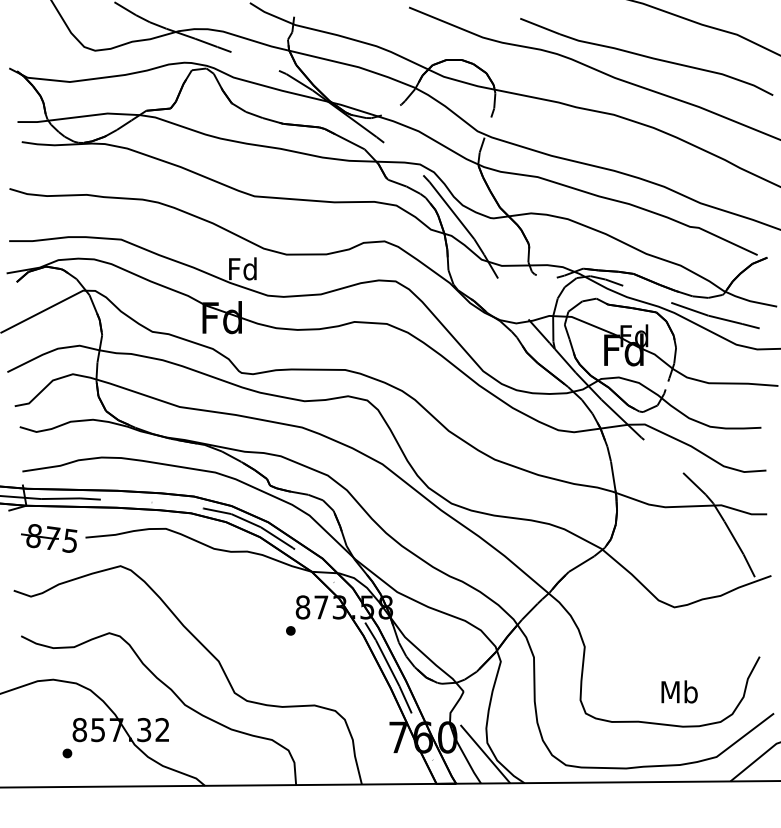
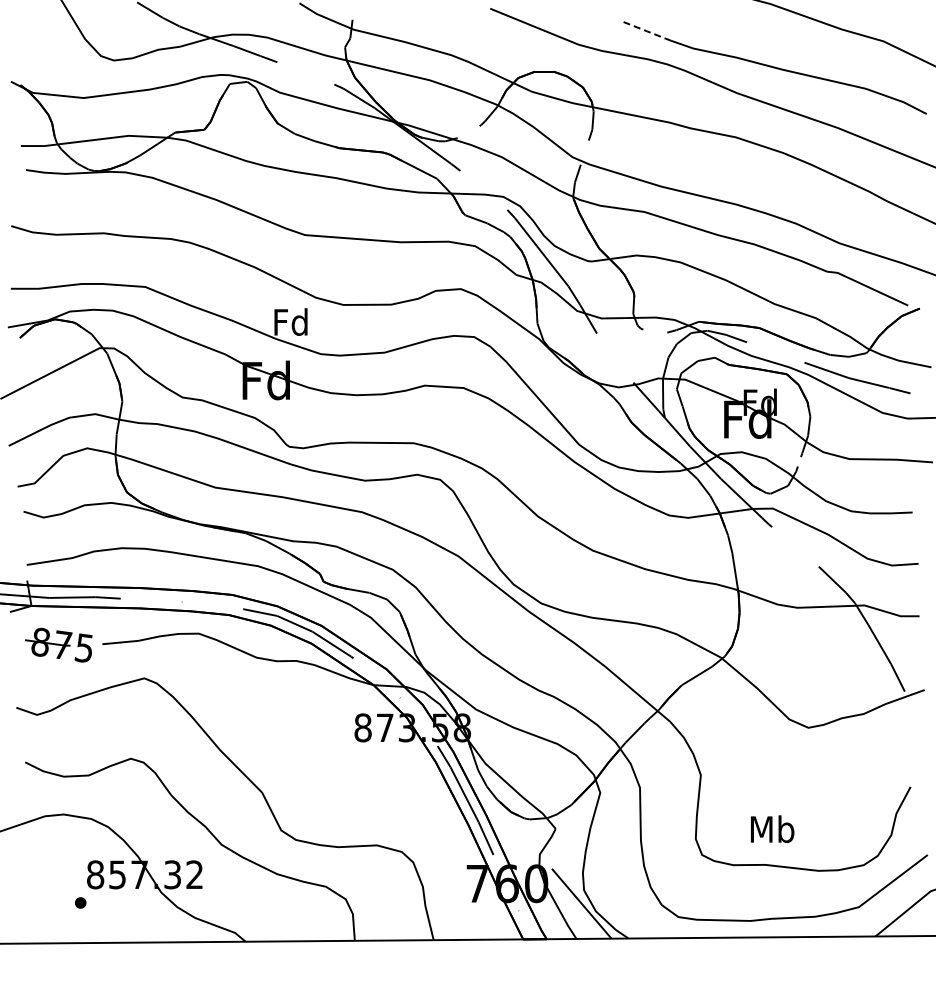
line: (540, 26) -> (647, 31), solid -> dashed
part: (290, 630) -> (348, 755), removed
text: (679, 691) -> (772, 828), moved

